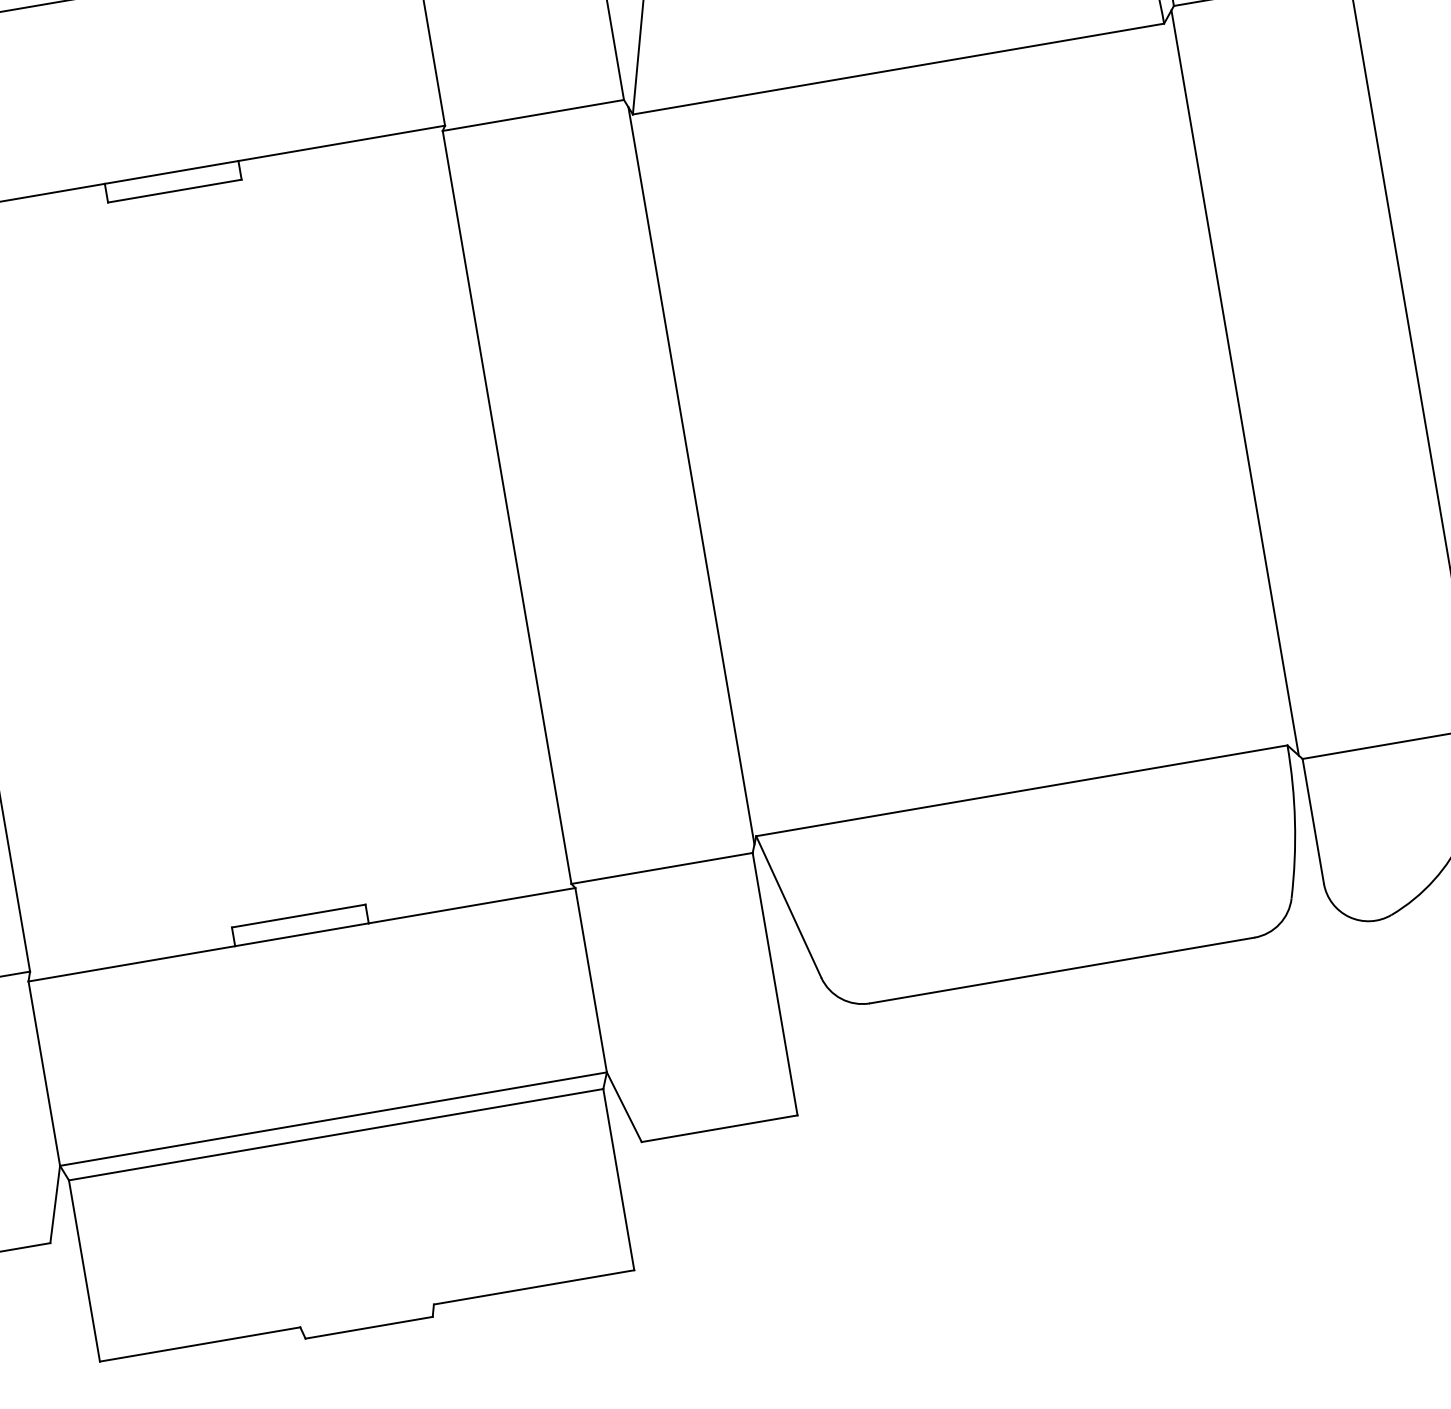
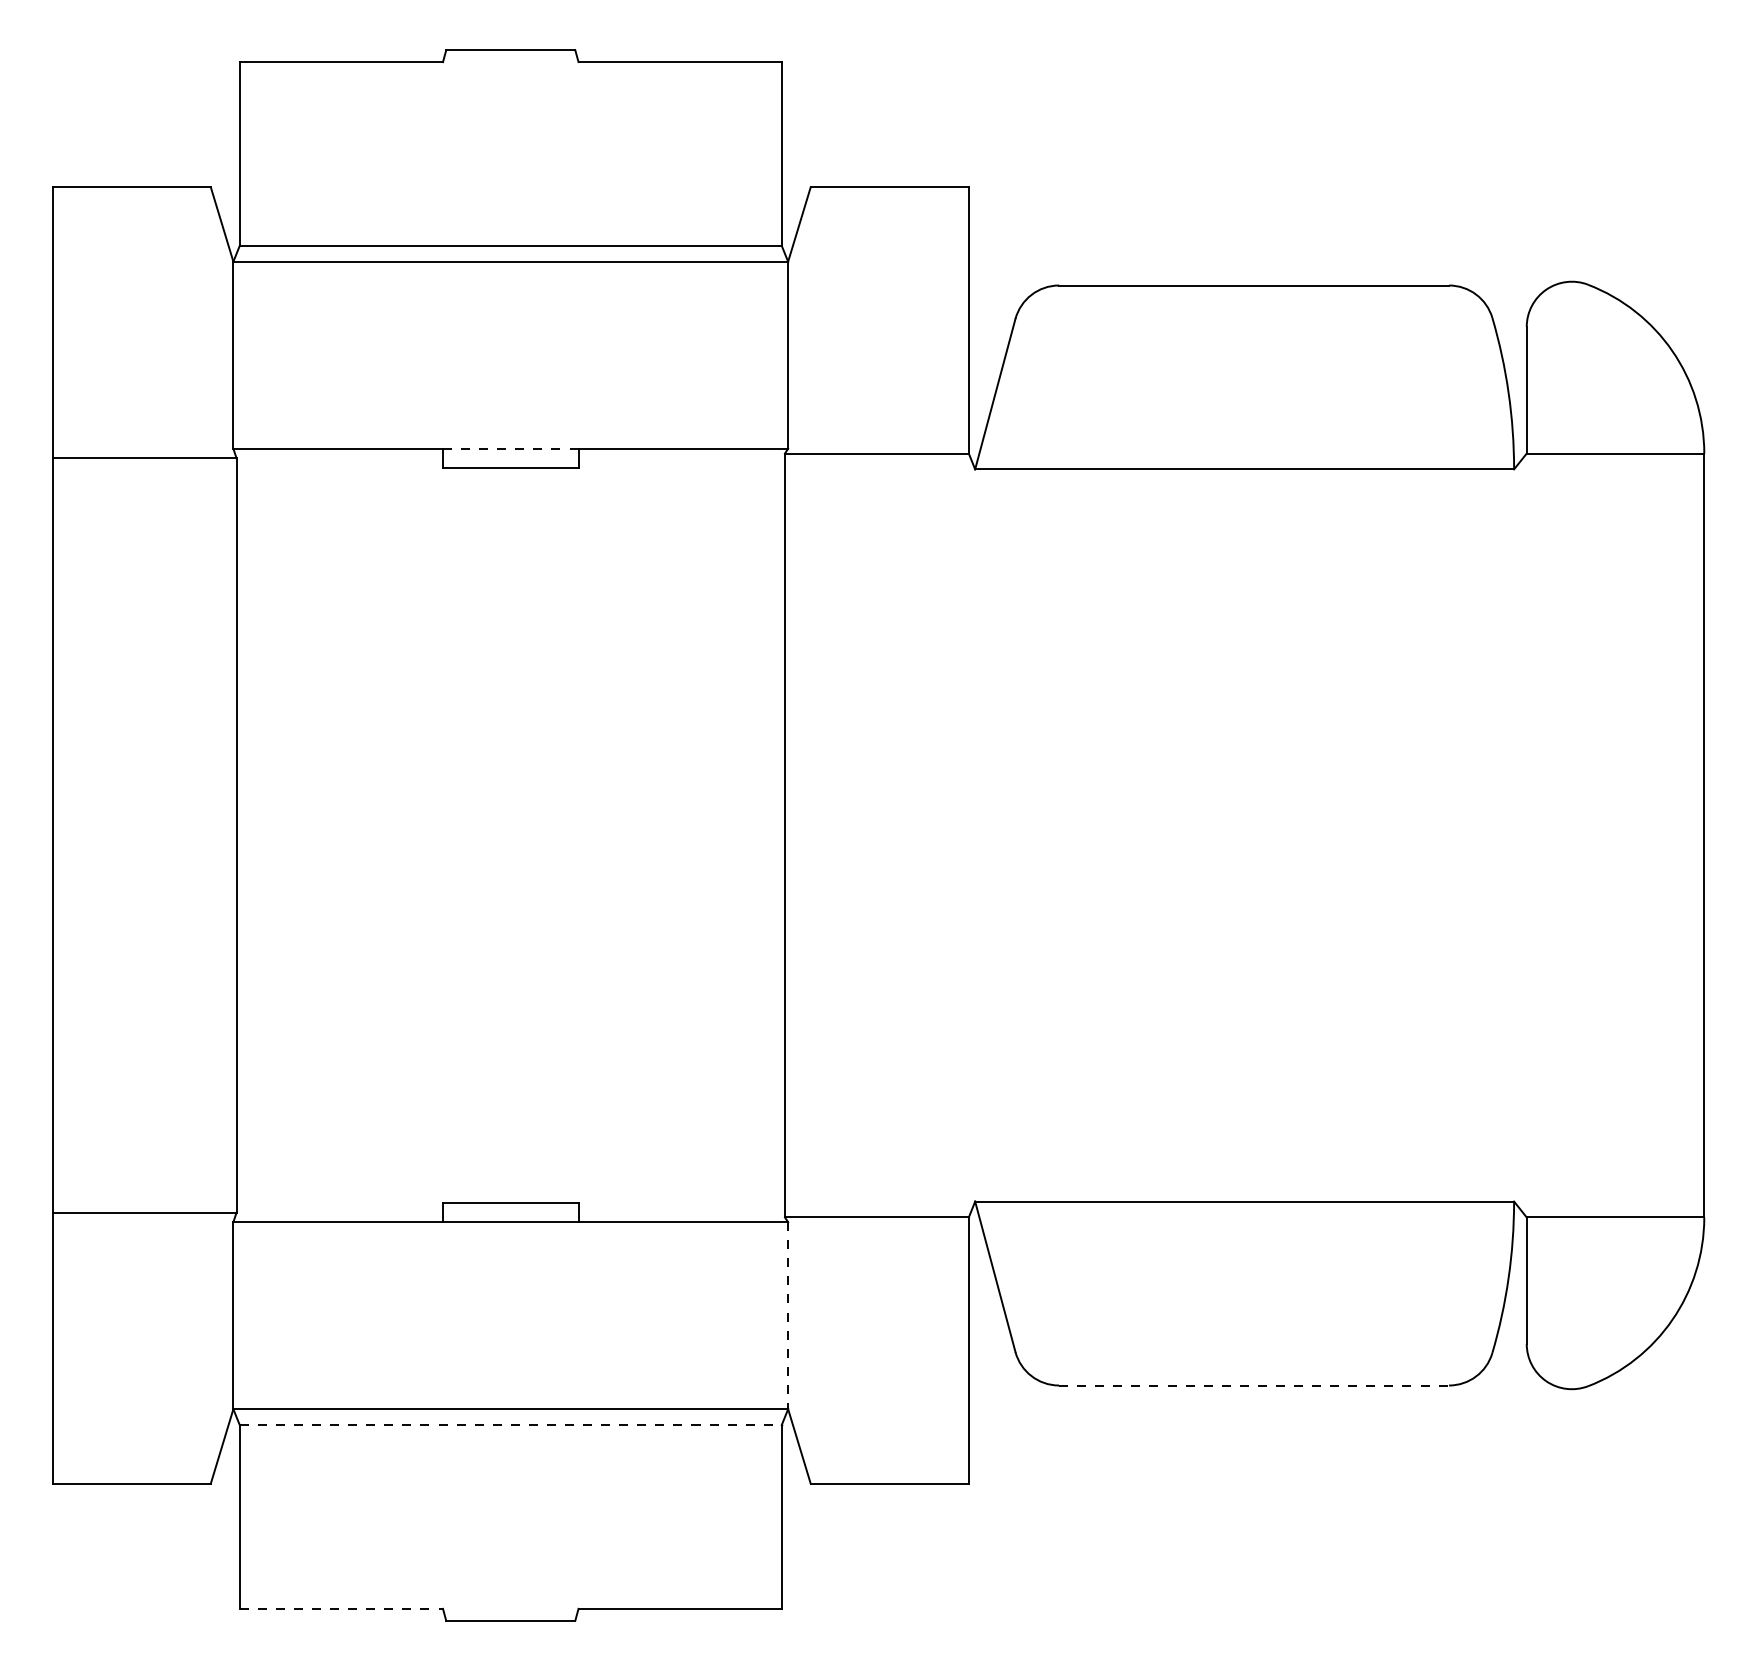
line: (171, 172) -> (510, 448), solid -> dashed
line: (1235, 382) -> (1523, 835), removed
line: (691, 475) -> (972, 835), removed
line: (1062, 970) -> (1254, 1385), solid -> dashed
line: (591, 979) -> (788, 1315), solid -> dashed
line: (336, 1135) -> (511, 1425), solid -> dashed
line: (200, 1344) -> (341, 1608), solid -> dashed

